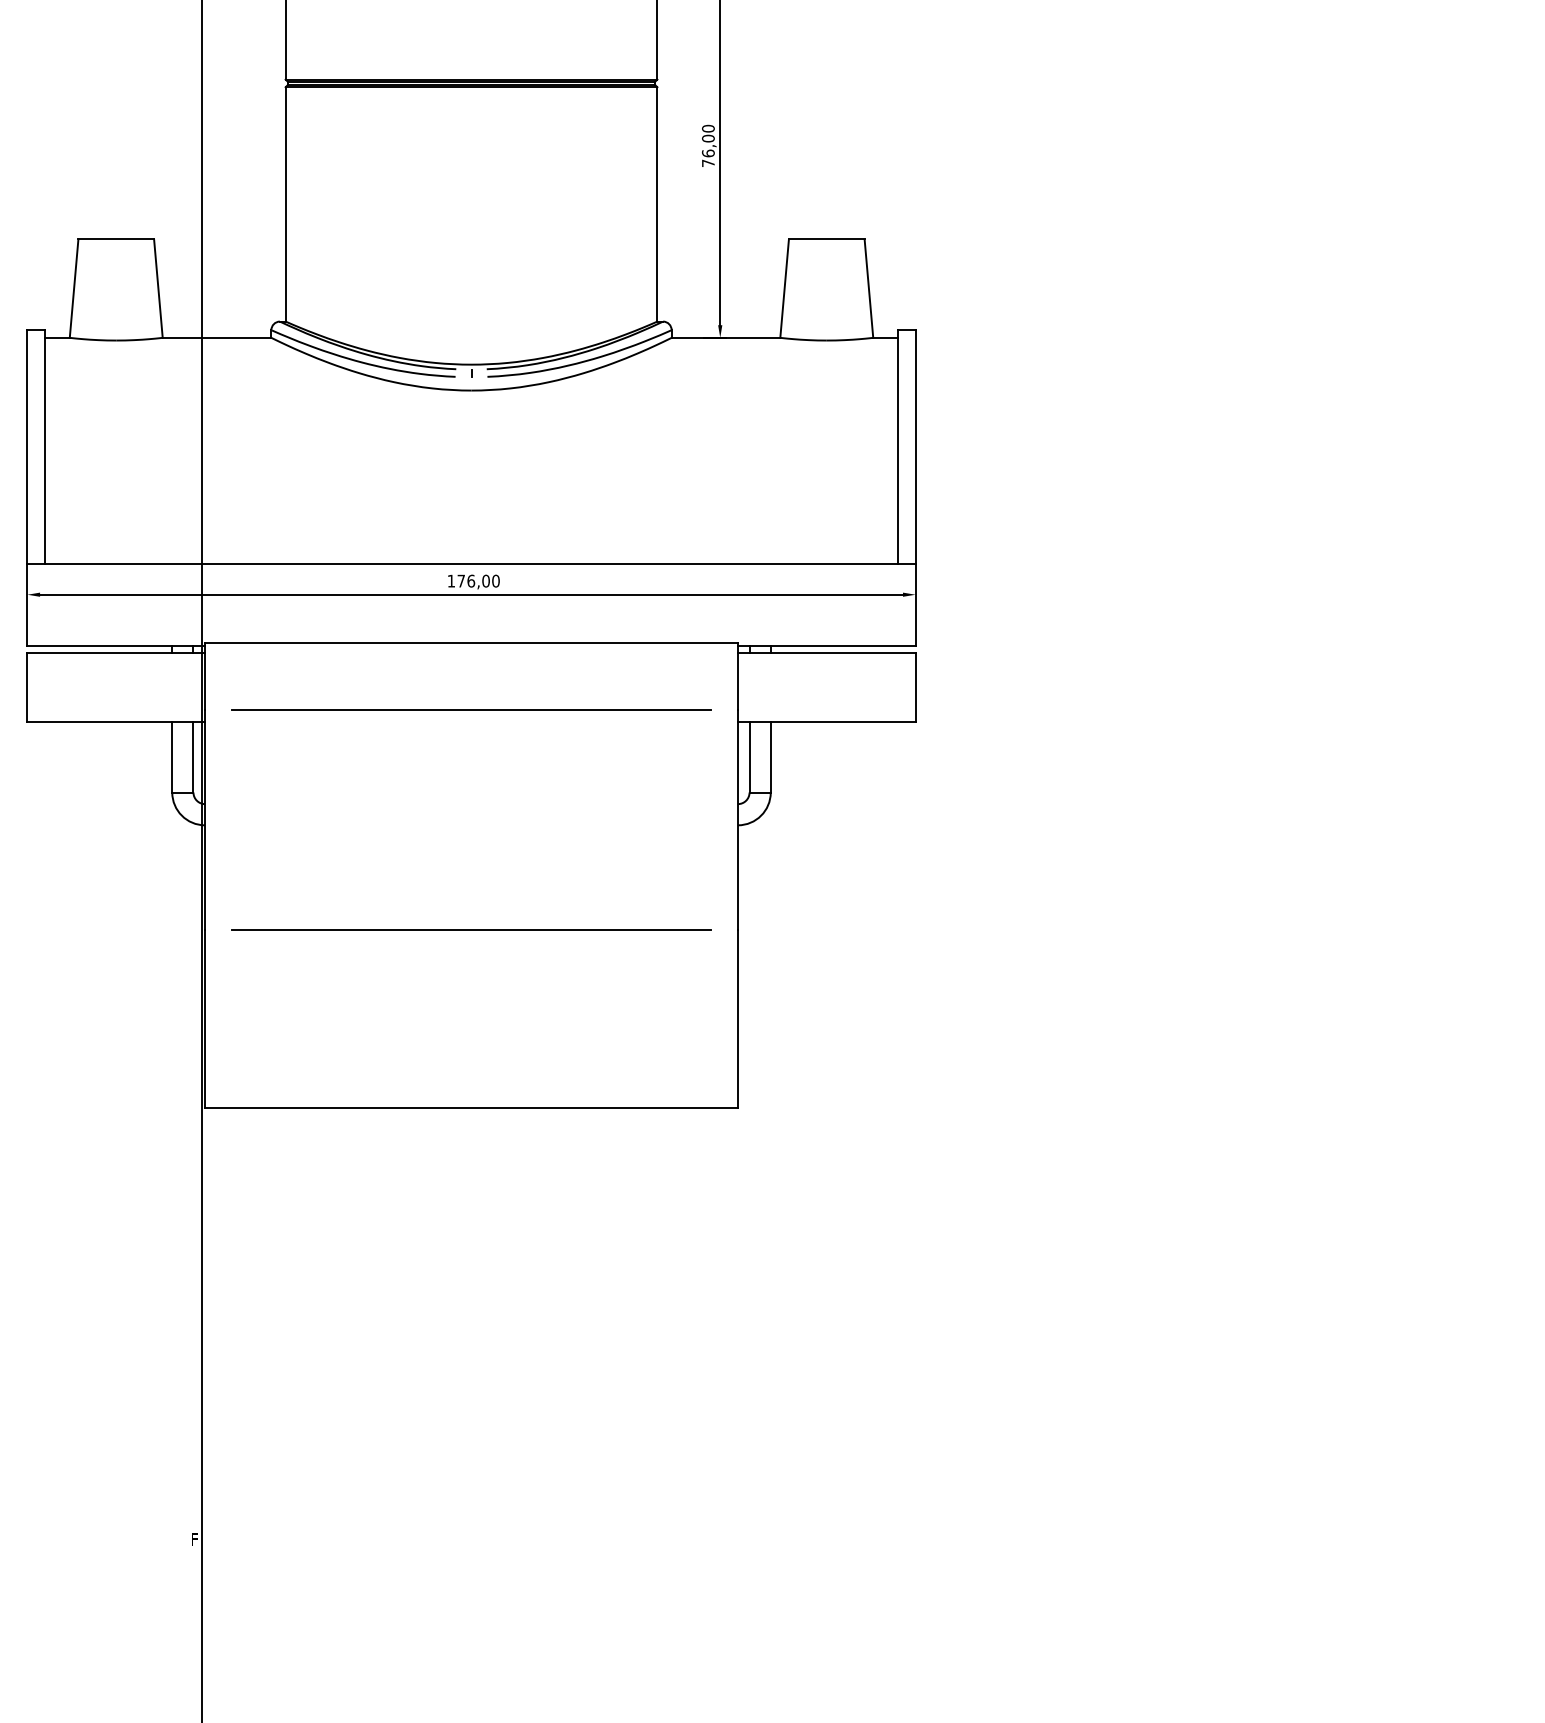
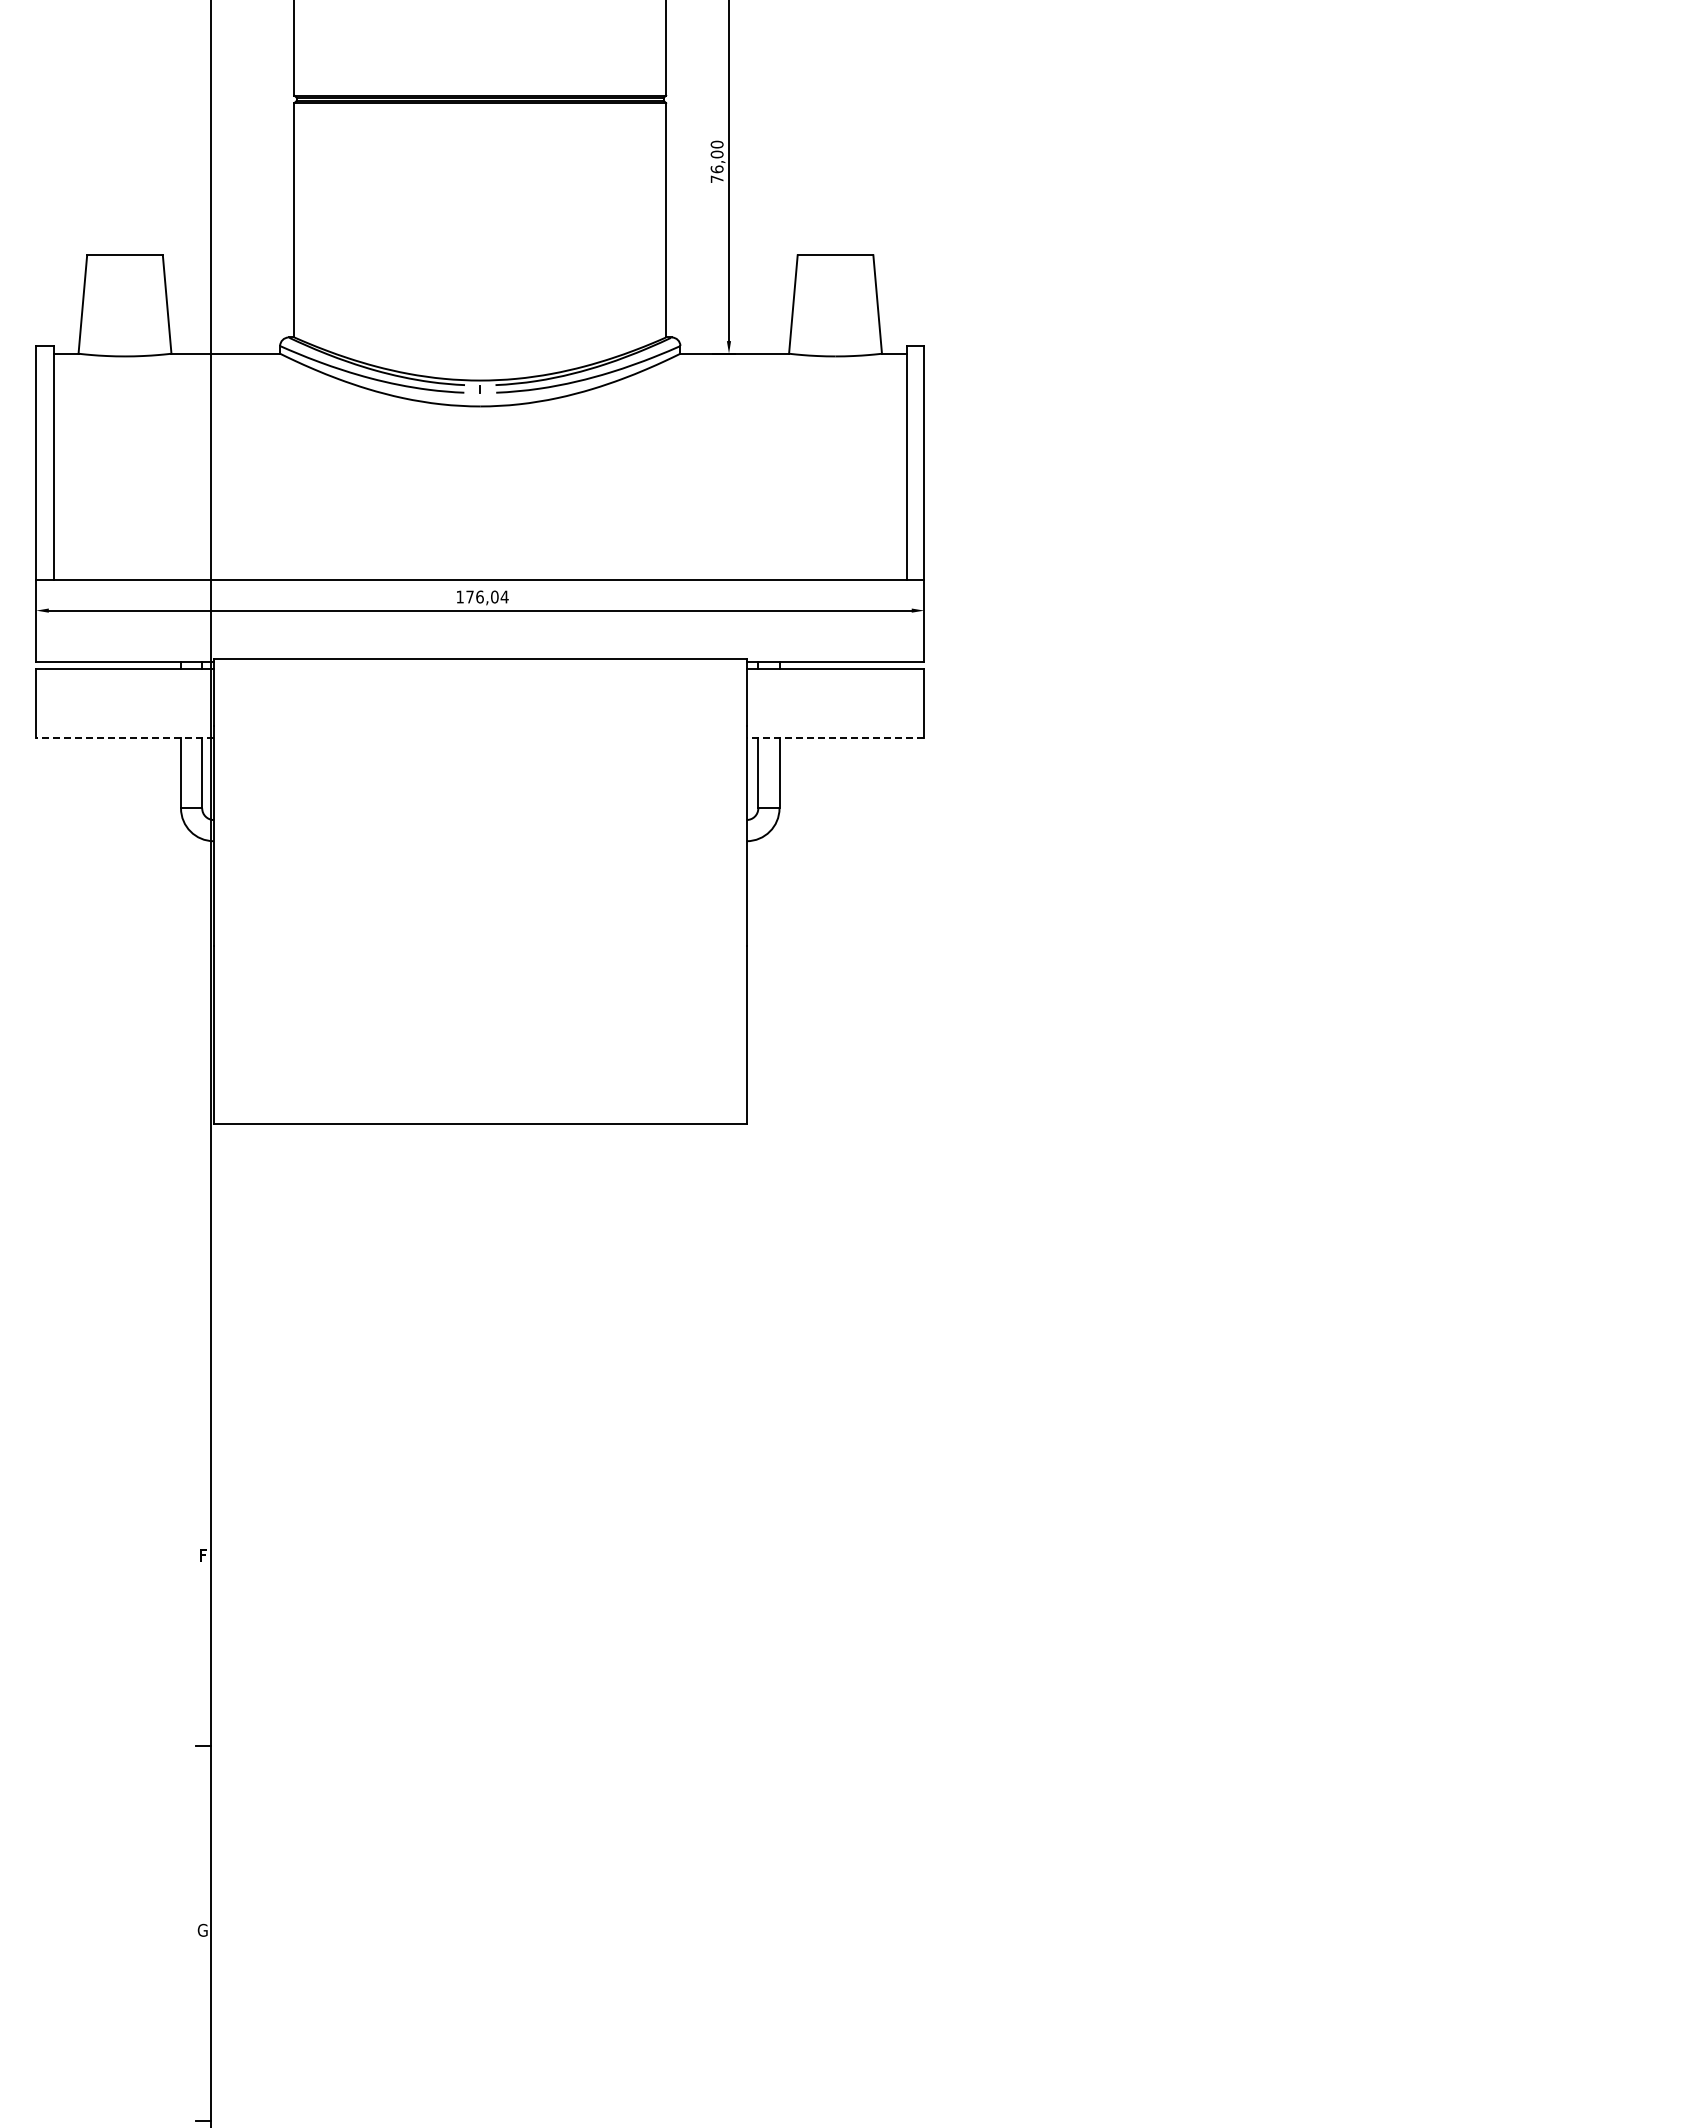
text: (495, 580) -> (504, 596), 176,00 -> 176,04
line: (471, 710) -> (480, 726), removed
line: (116, 721) -> (125, 737), solid -> dashed
line: (826, 721) -> (835, 737), solid -> dashed
line: (471, 929) -> (480, 945), removed

